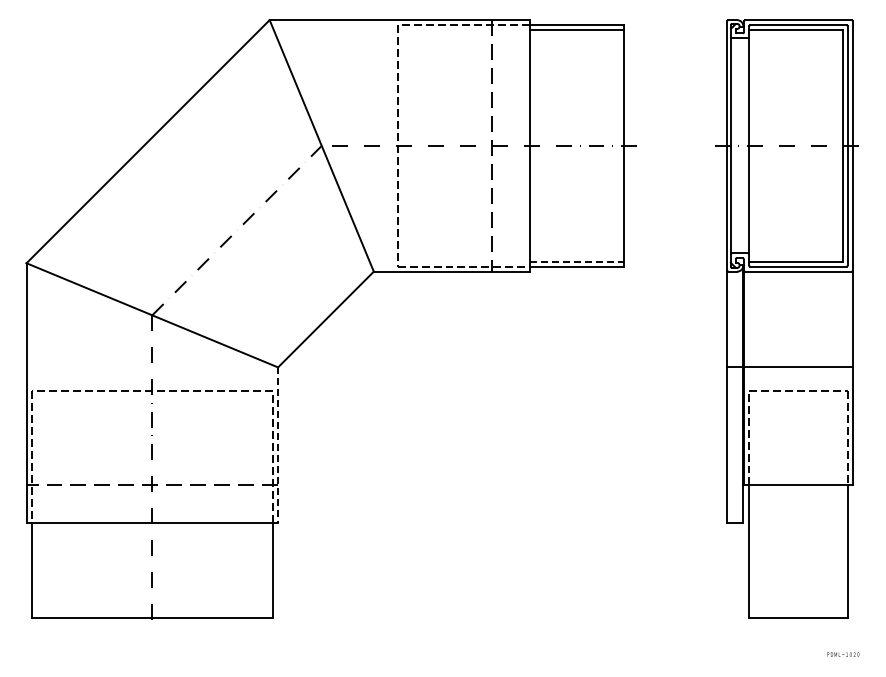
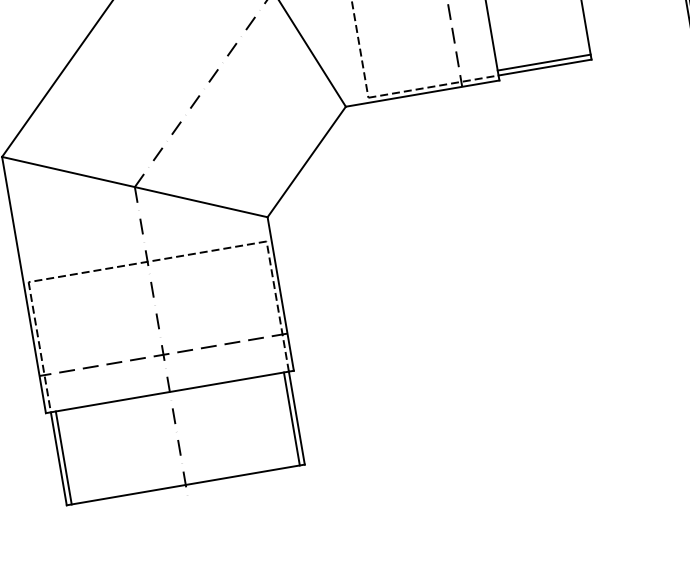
line: (577, 261) -> (544, 62), dashed -> solid
line: (278, 445) -> (281, 294), dashed -> solid
line: (36, 570) -> (63, 458), added
line: (268, 570) -> (292, 419), added

